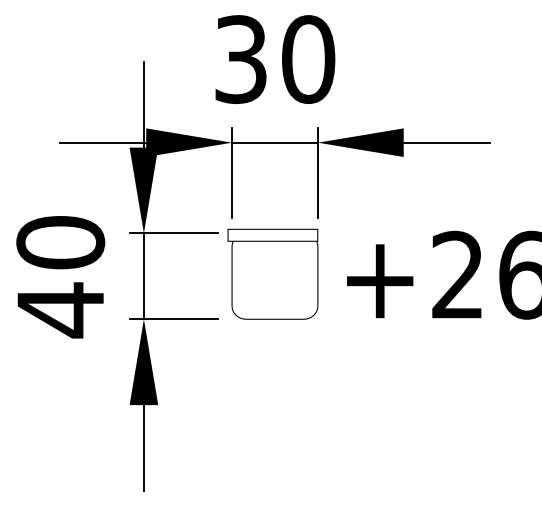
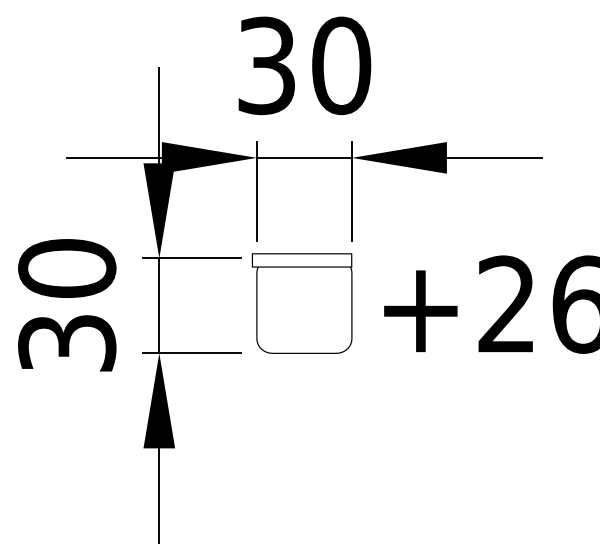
text: (60, 310) -> (67, 343), 40 -> 30

